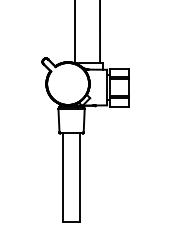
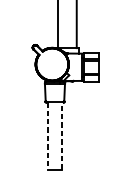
line: (80, 176) -> (61, 135), solid -> dashed
line: (63, 177) -> (48, 136), solid -> dashed

